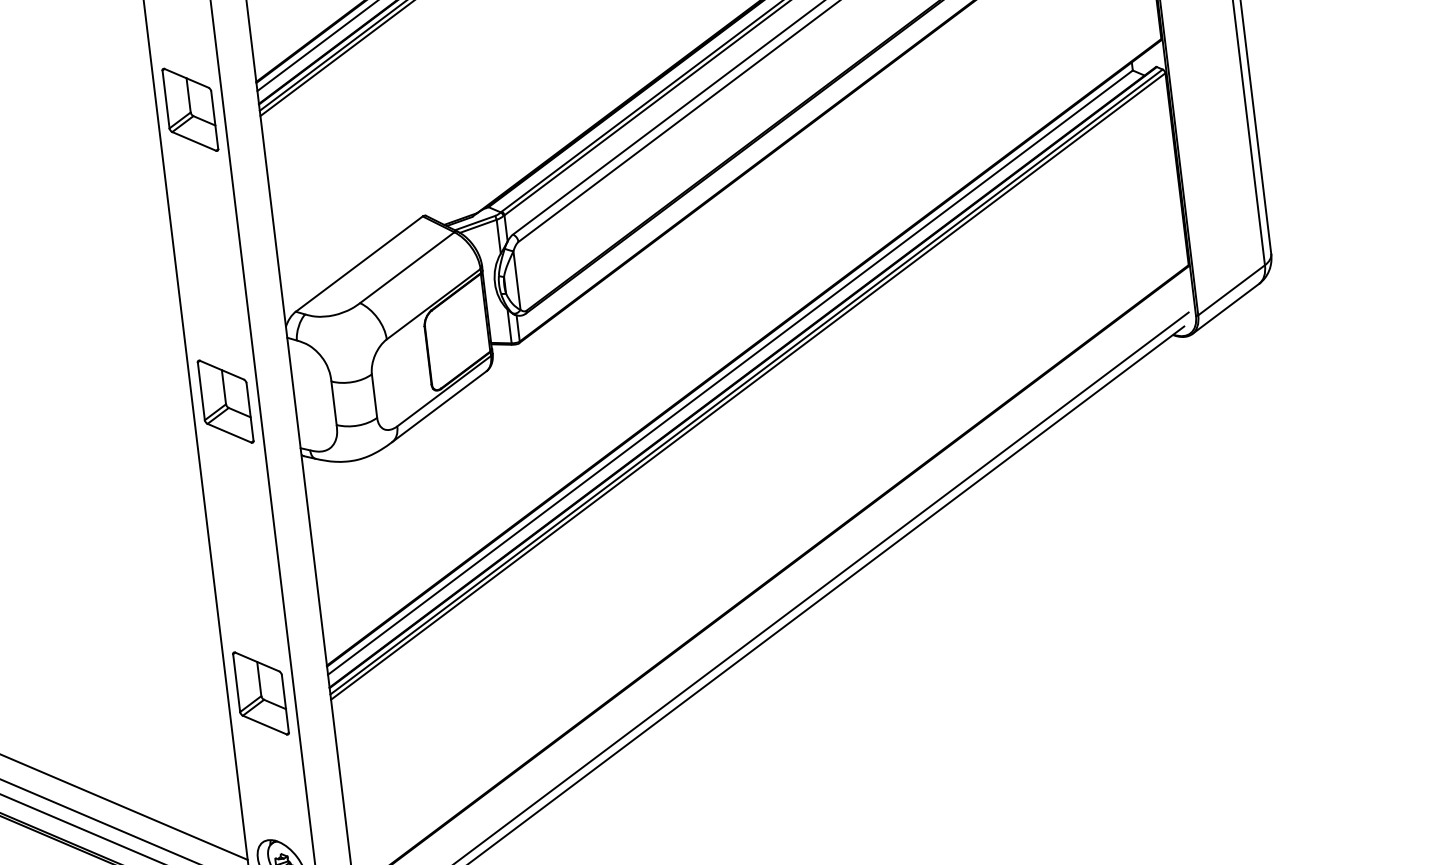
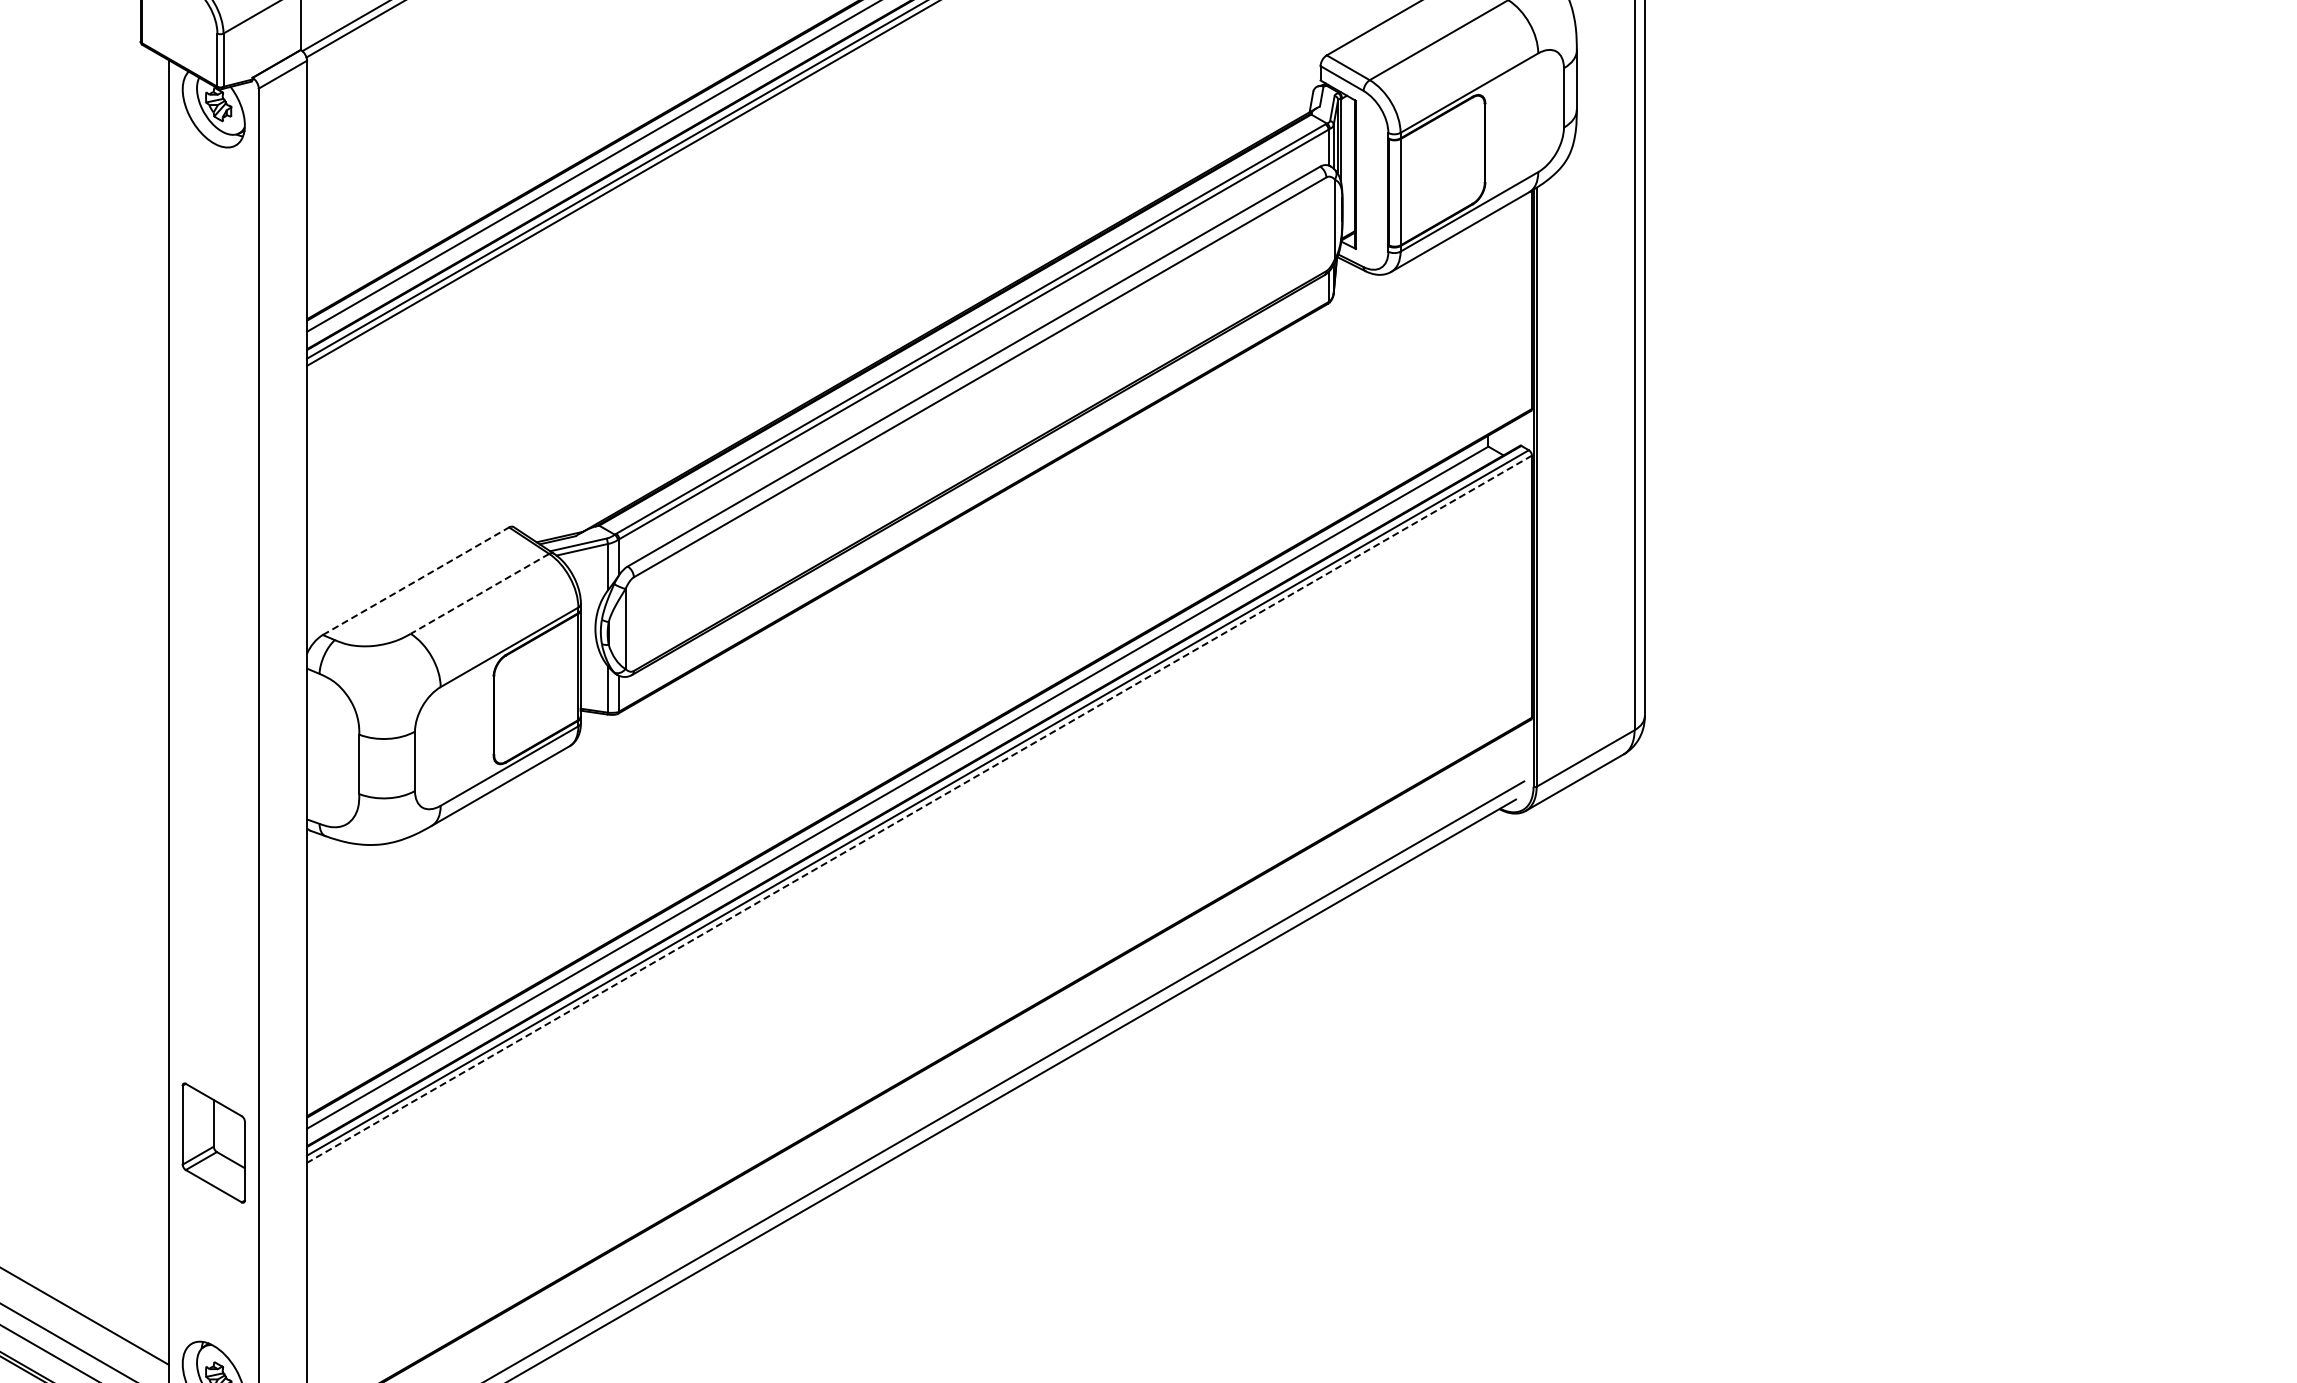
part: (190, 109) -> (213, 345), removed
line: (359, 264) -> (416, 581), solid -> dashed
line: (406, 267) -> (479, 593), solid -> dashed
line: (748, 386) -> (919, 809), solid -> dashed
part: (225, 401) -> (213, 744), removed

